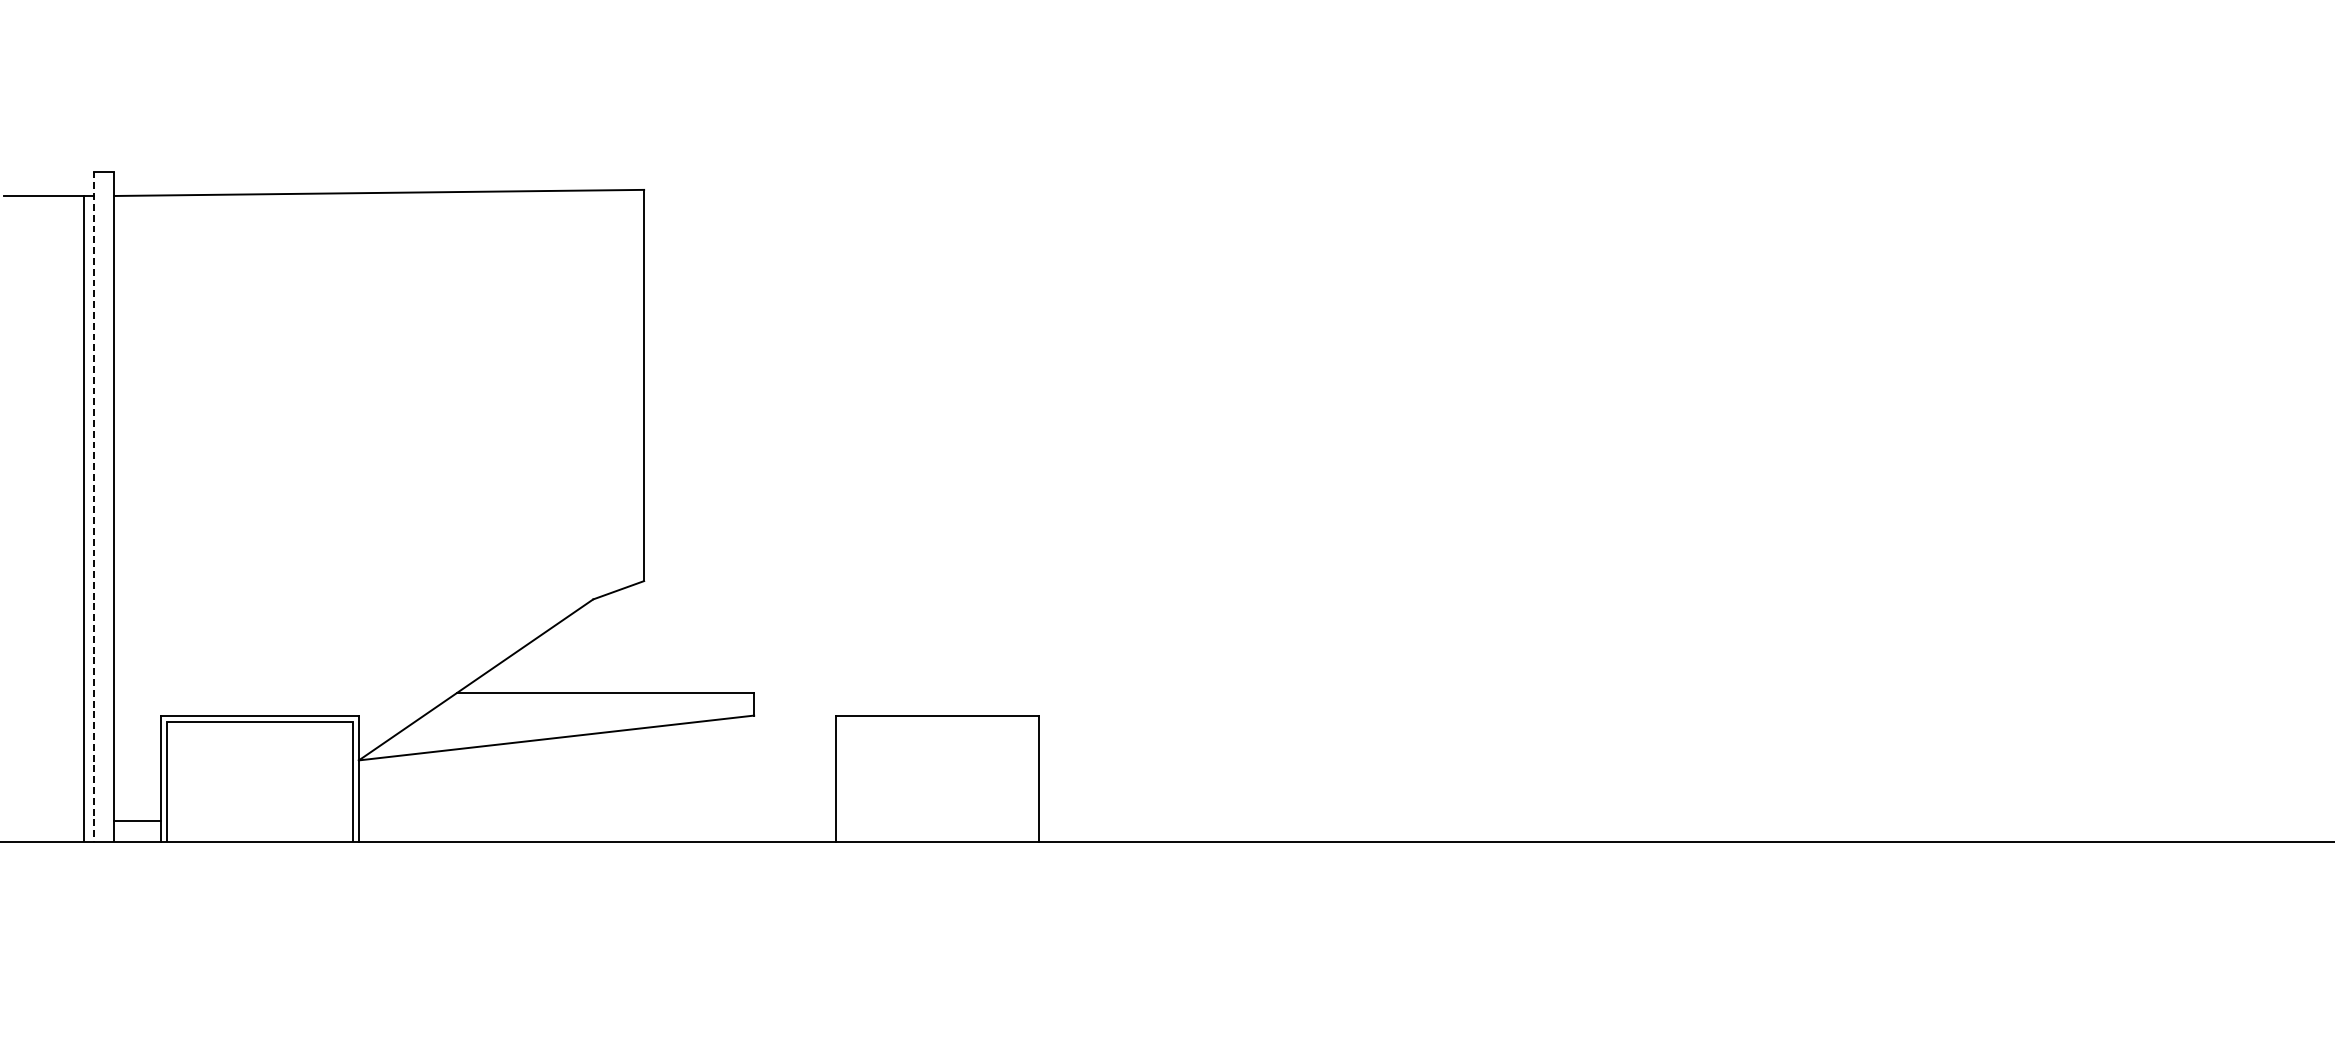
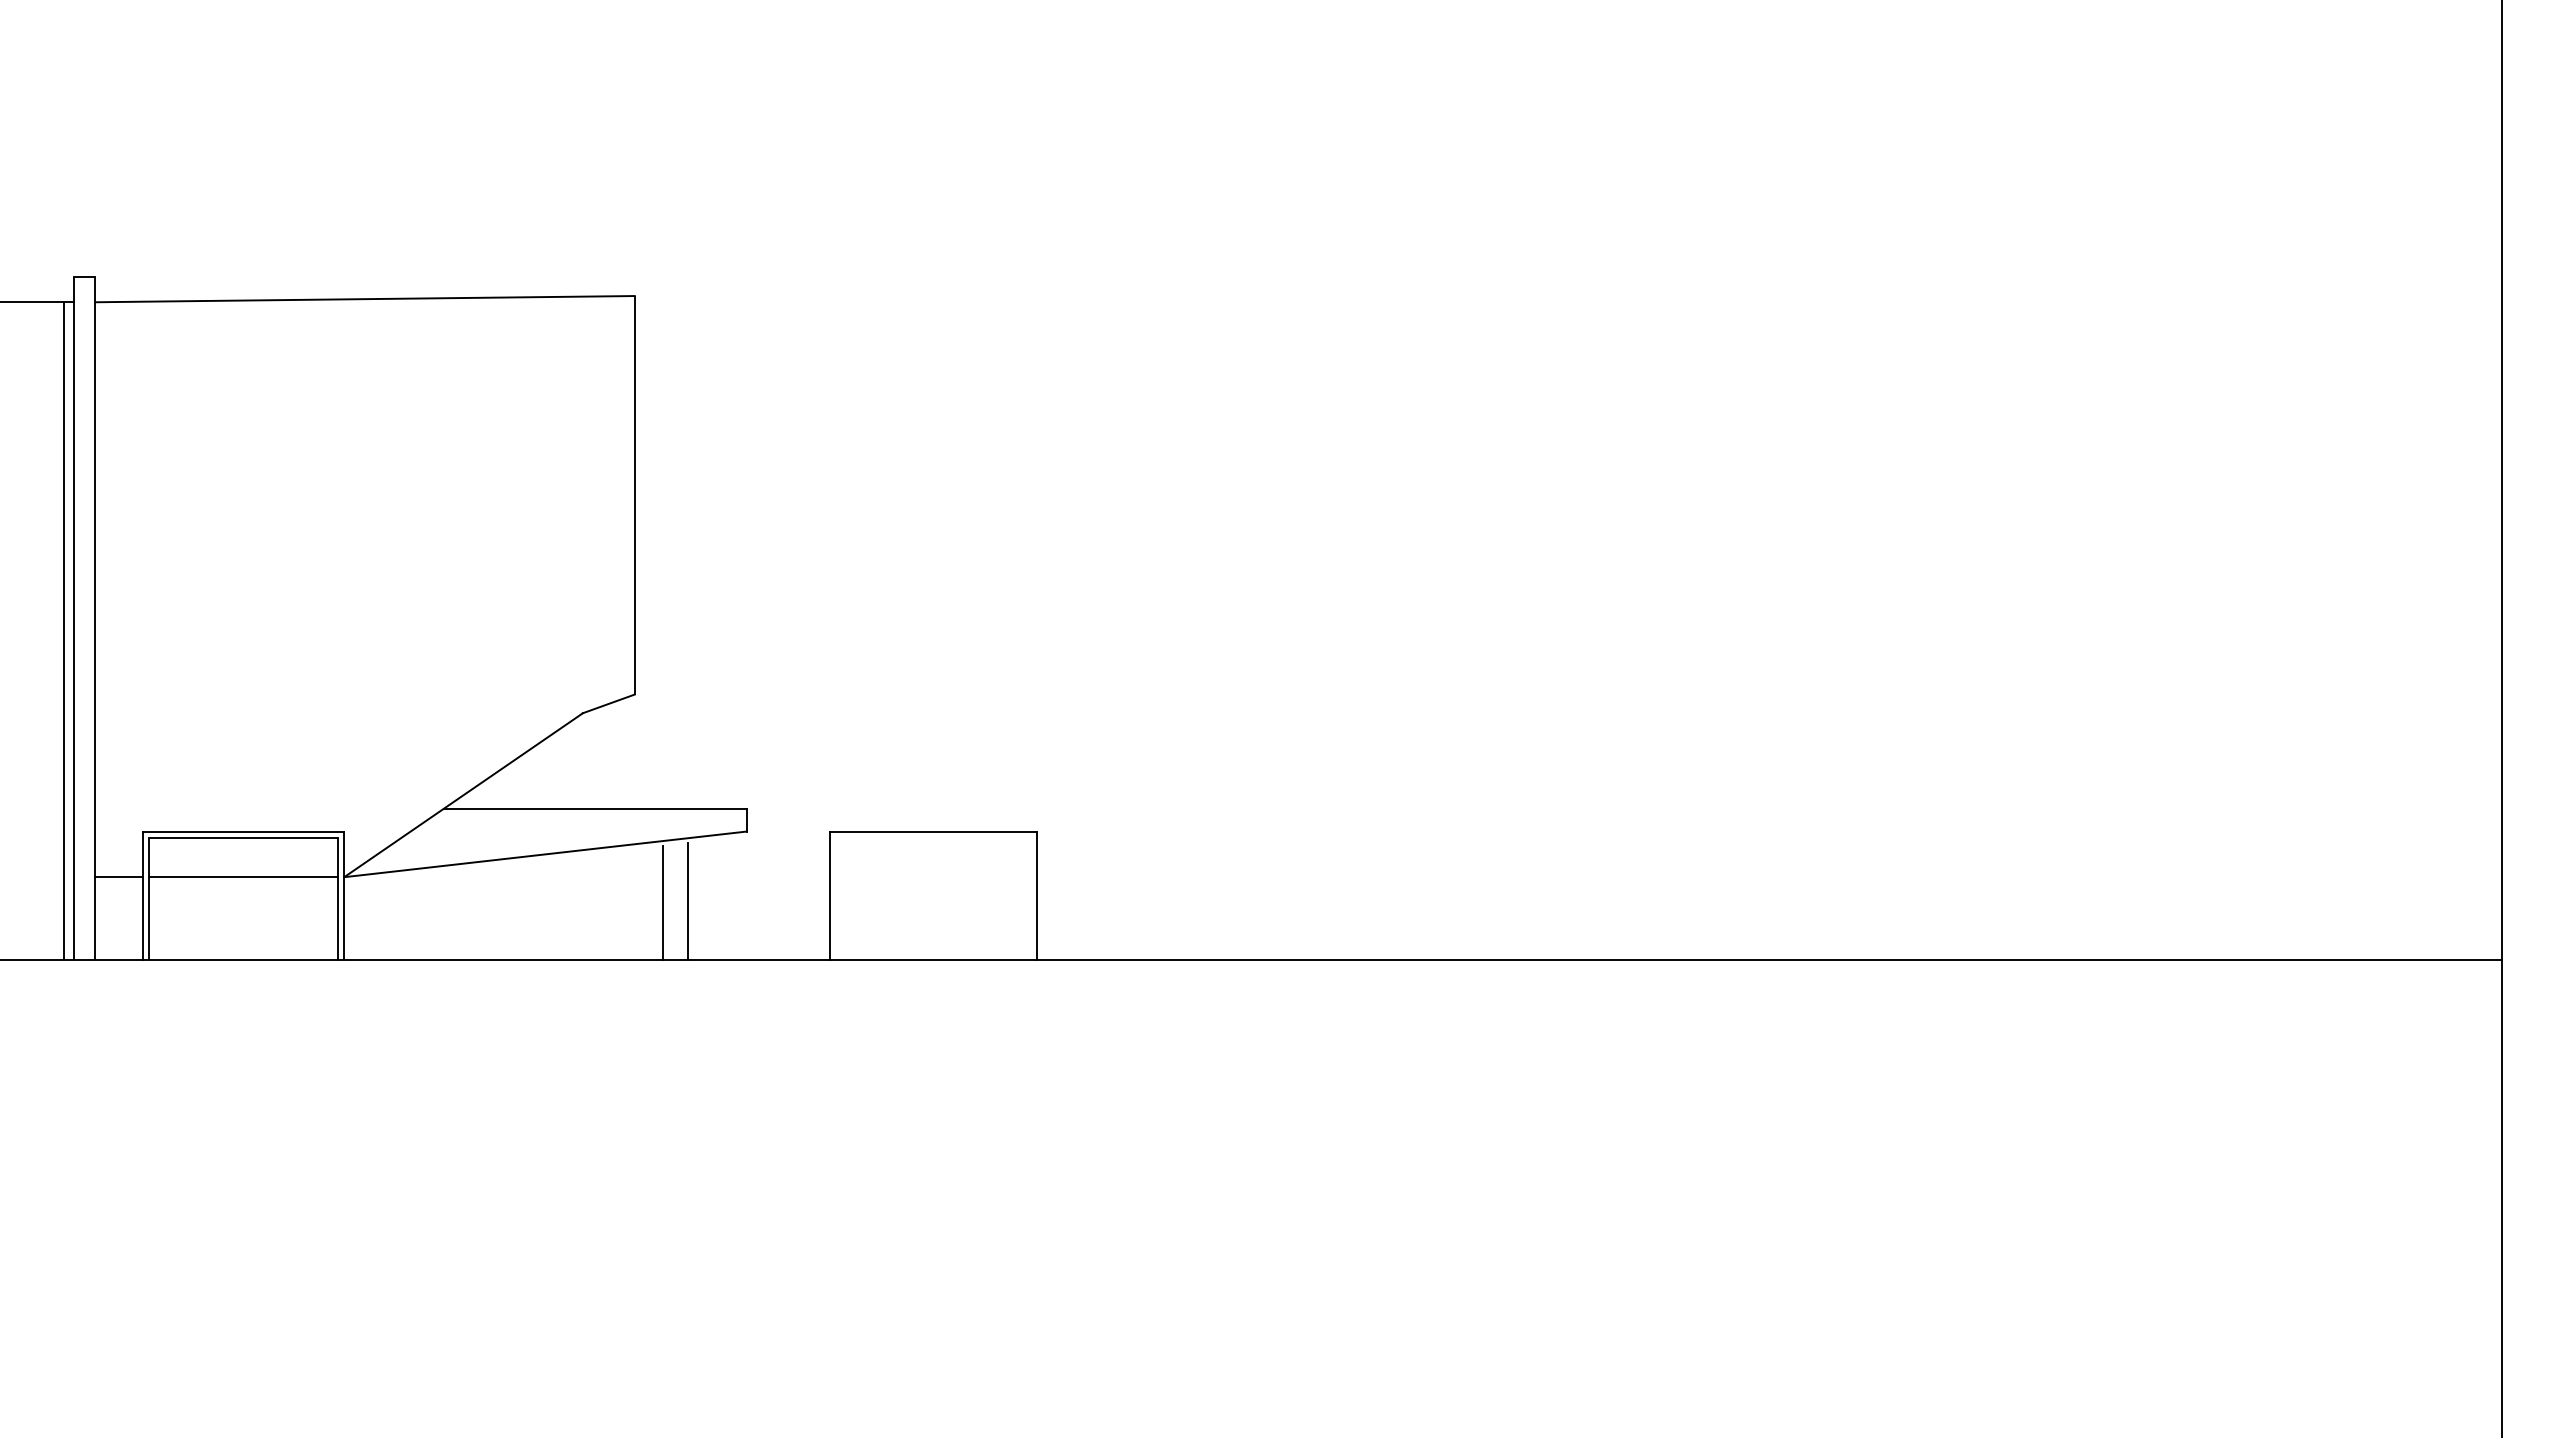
line: (94, 507) -> (74, 619), dashed -> solid
line: (259, 760) -> (243, 877), added
line: (695, 784) -> (687, 901), added
line: (672, 785) -> (663, 902), added
line: (137, 821) -> (118, 877), moved

